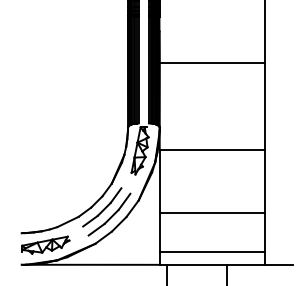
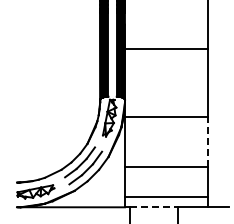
line: (265, 181) -> (207, 142), solid -> dashed
line: (197, 265) -> (154, 207), solid -> dashed

